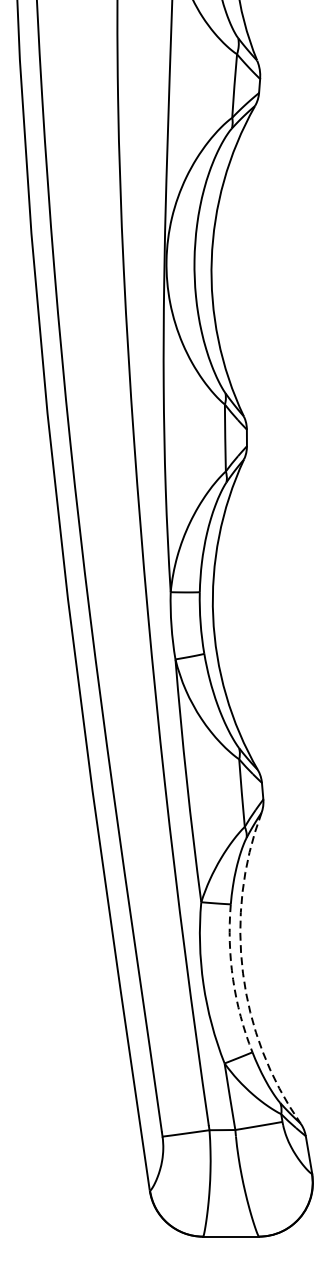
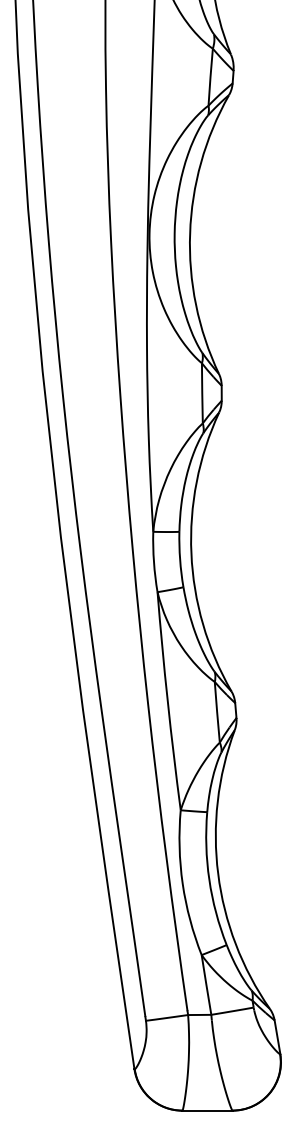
arc: (243, 972) -> (218, 873), dashed -> solid
arc: (233, 979) -> (209, 879), dashed -> solid

